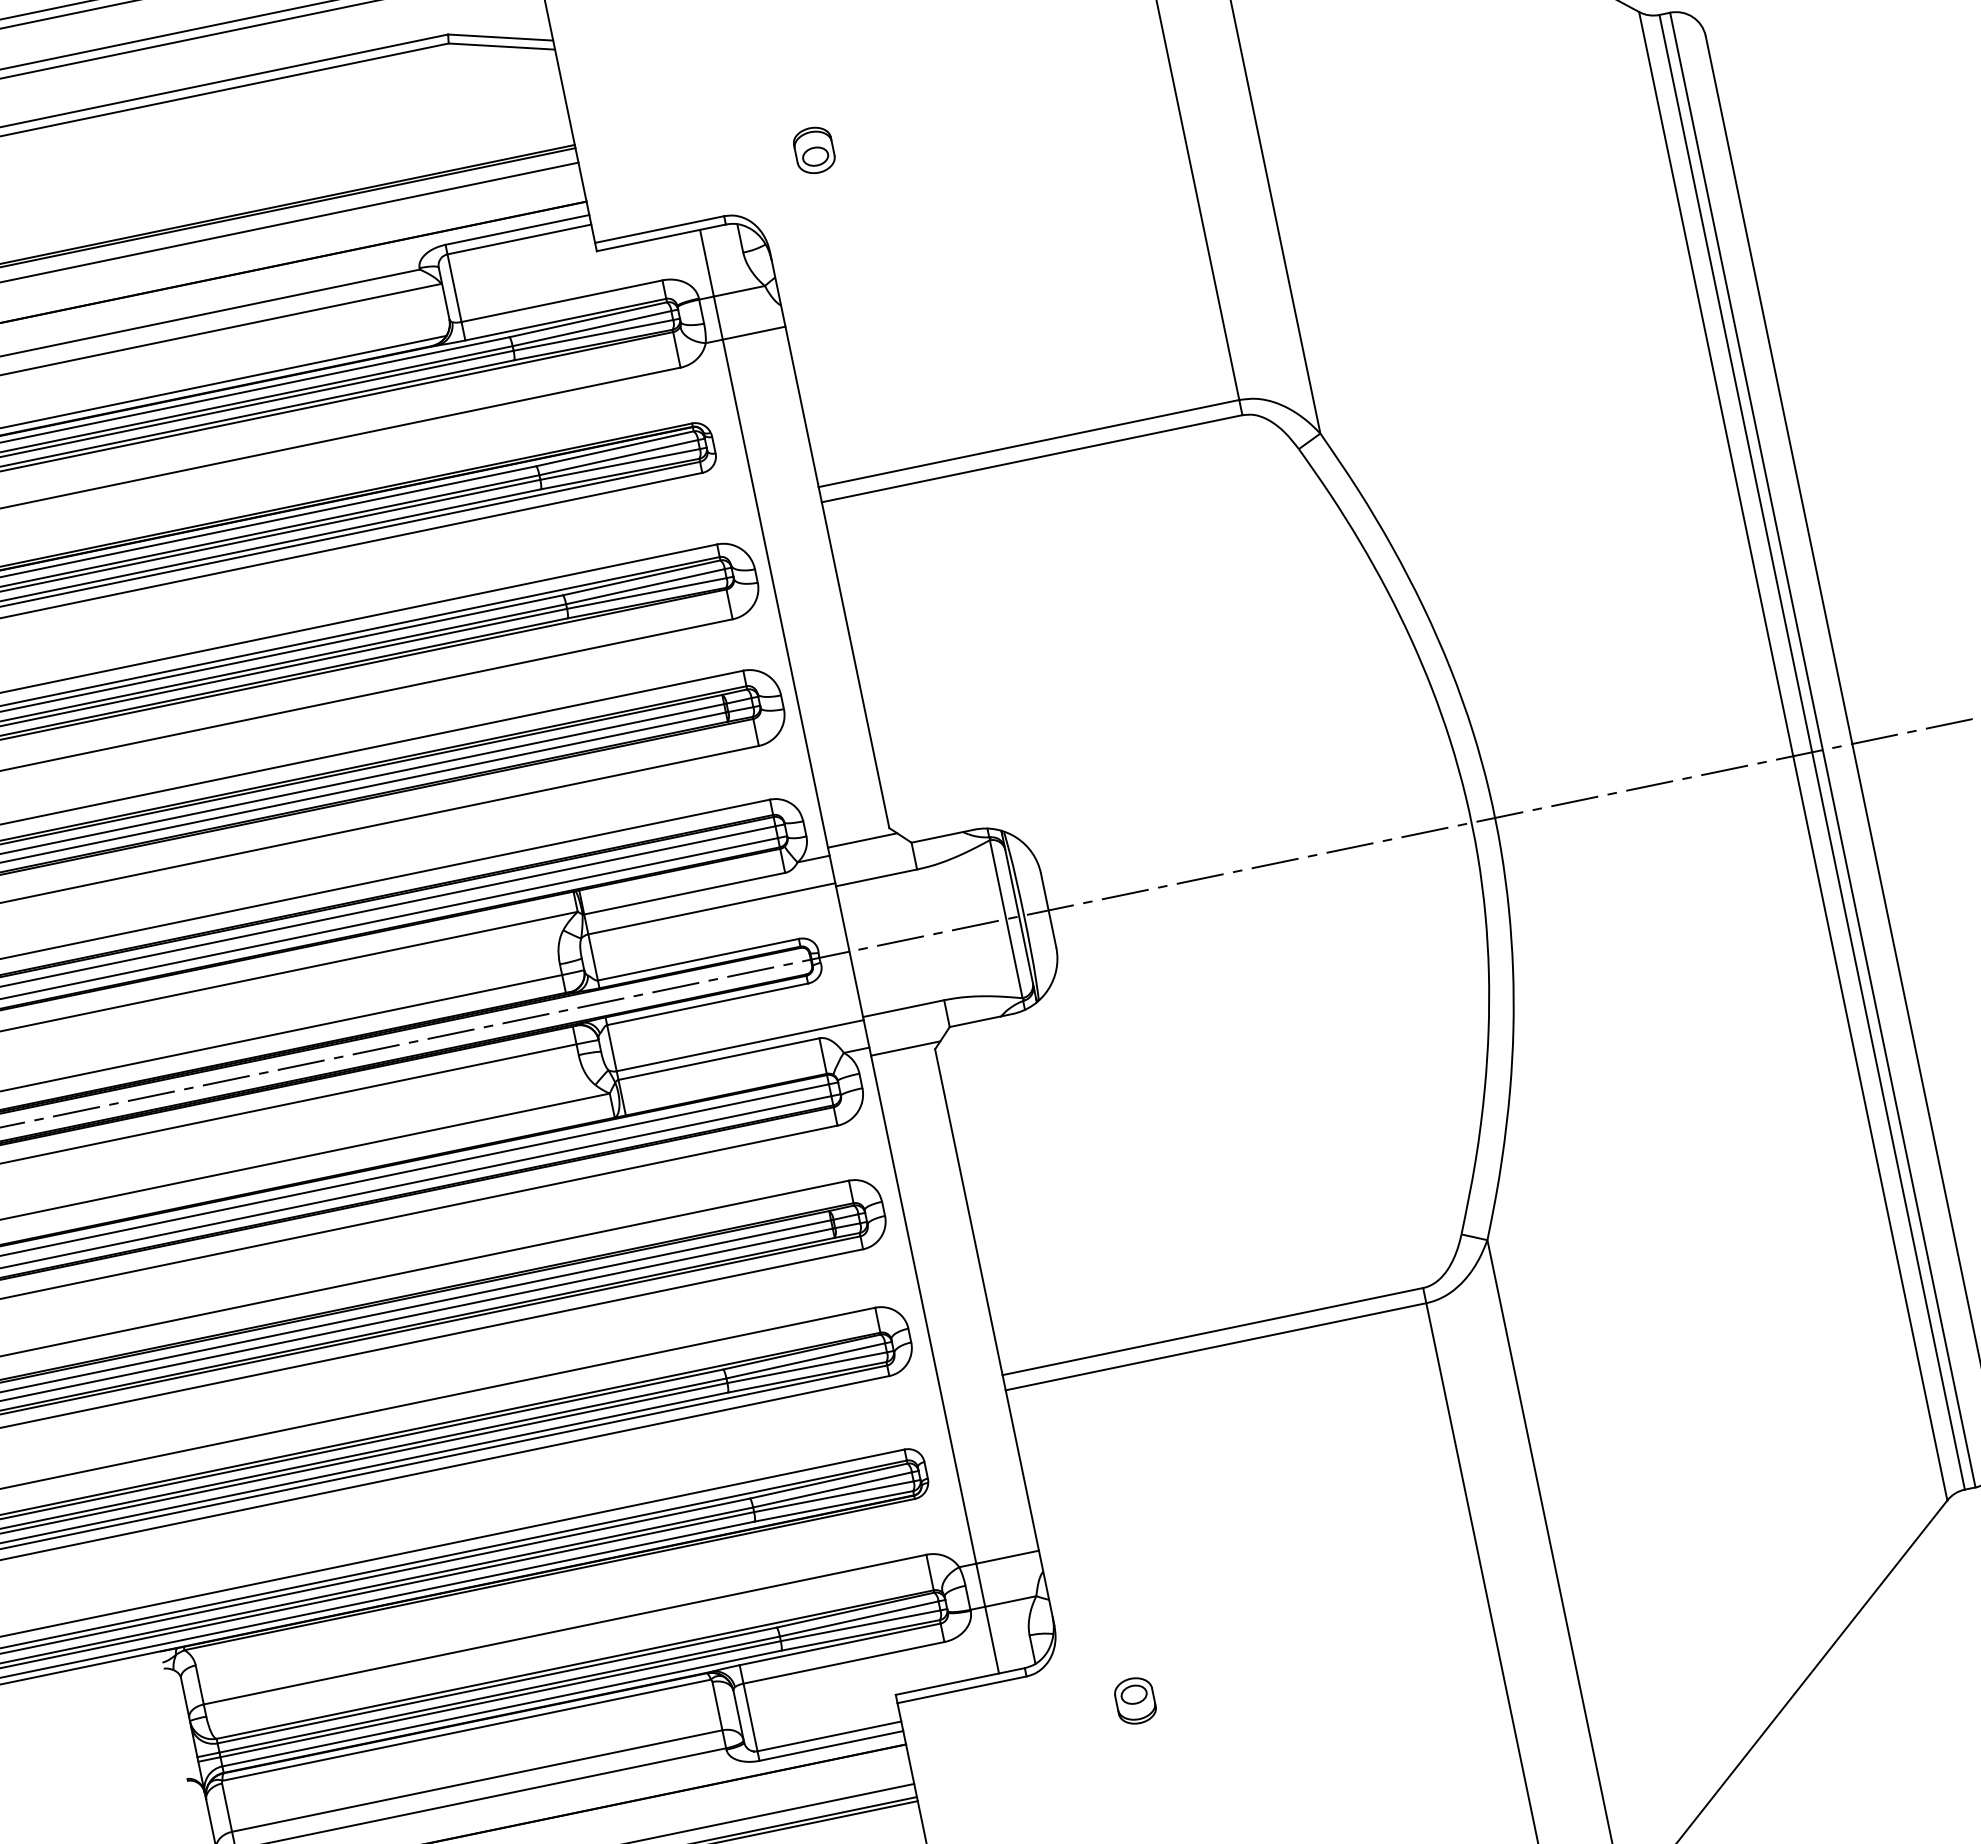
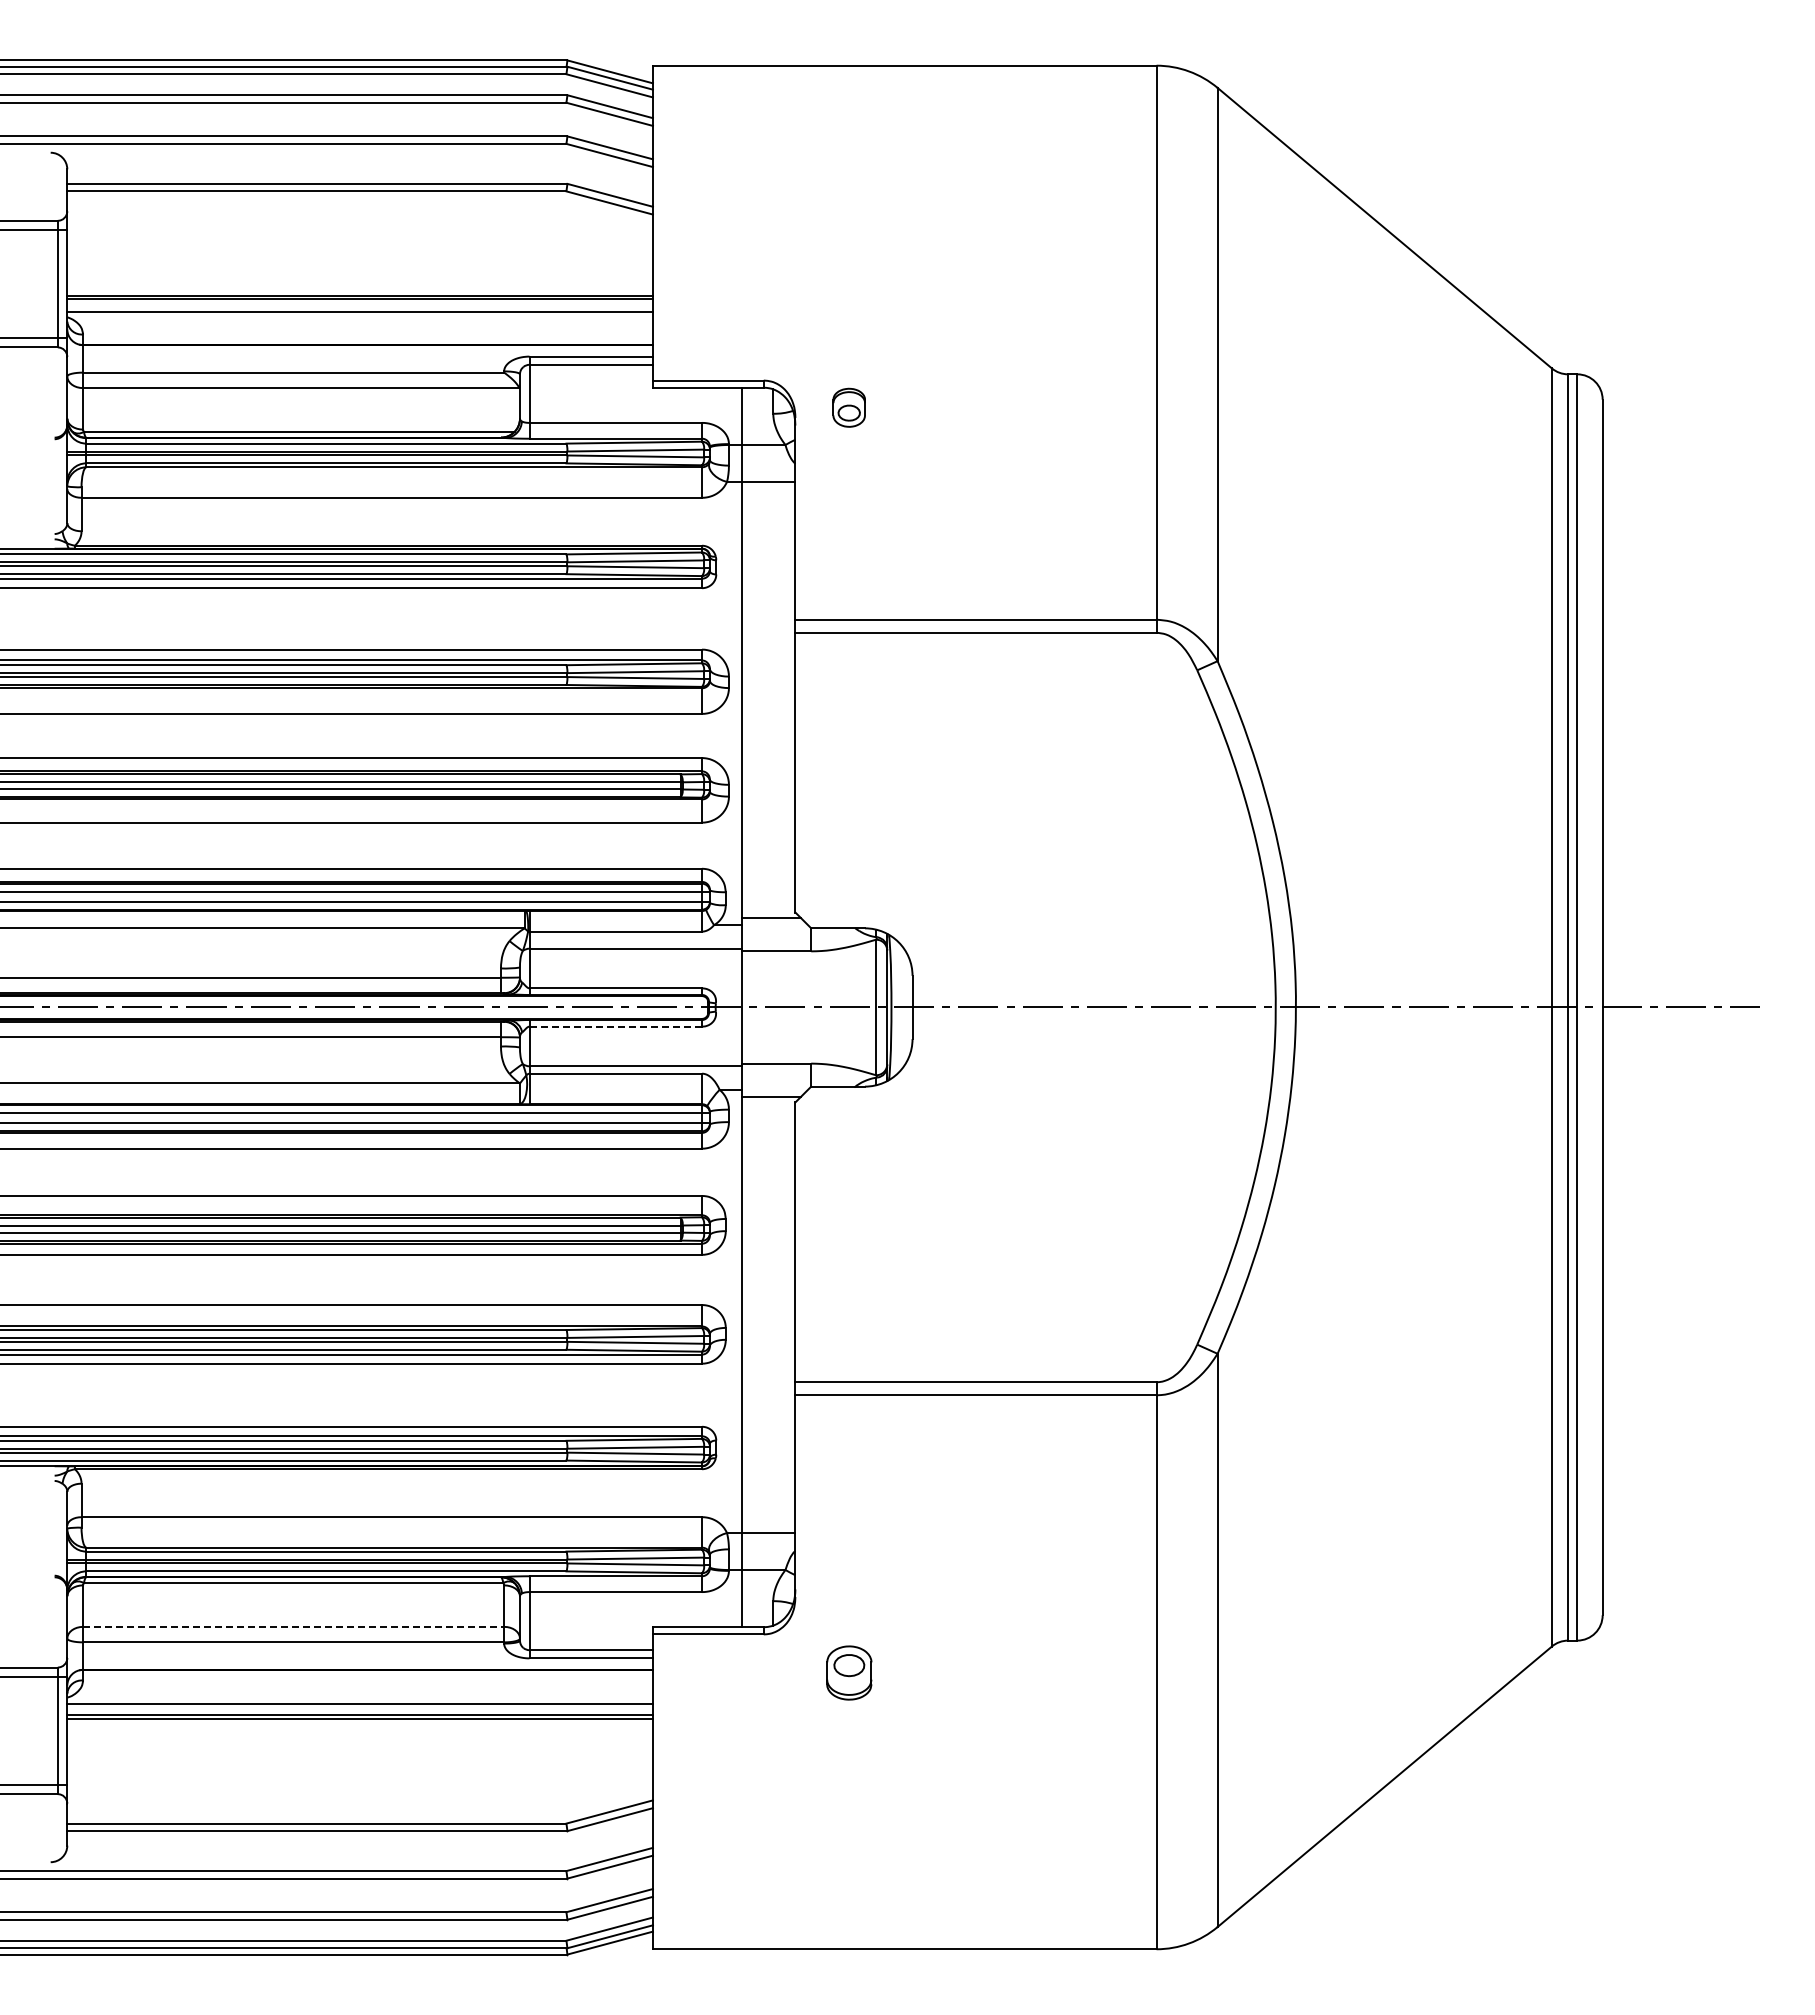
part: (813, 150) -> (848, 407), moved
line: (707, 1004) -> (615, 1026), solid -> dashed
part: (1134, 1701) -> (848, 1673), size x1.4
line: (476, 1780) -> (293, 1626), solid -> dashed

